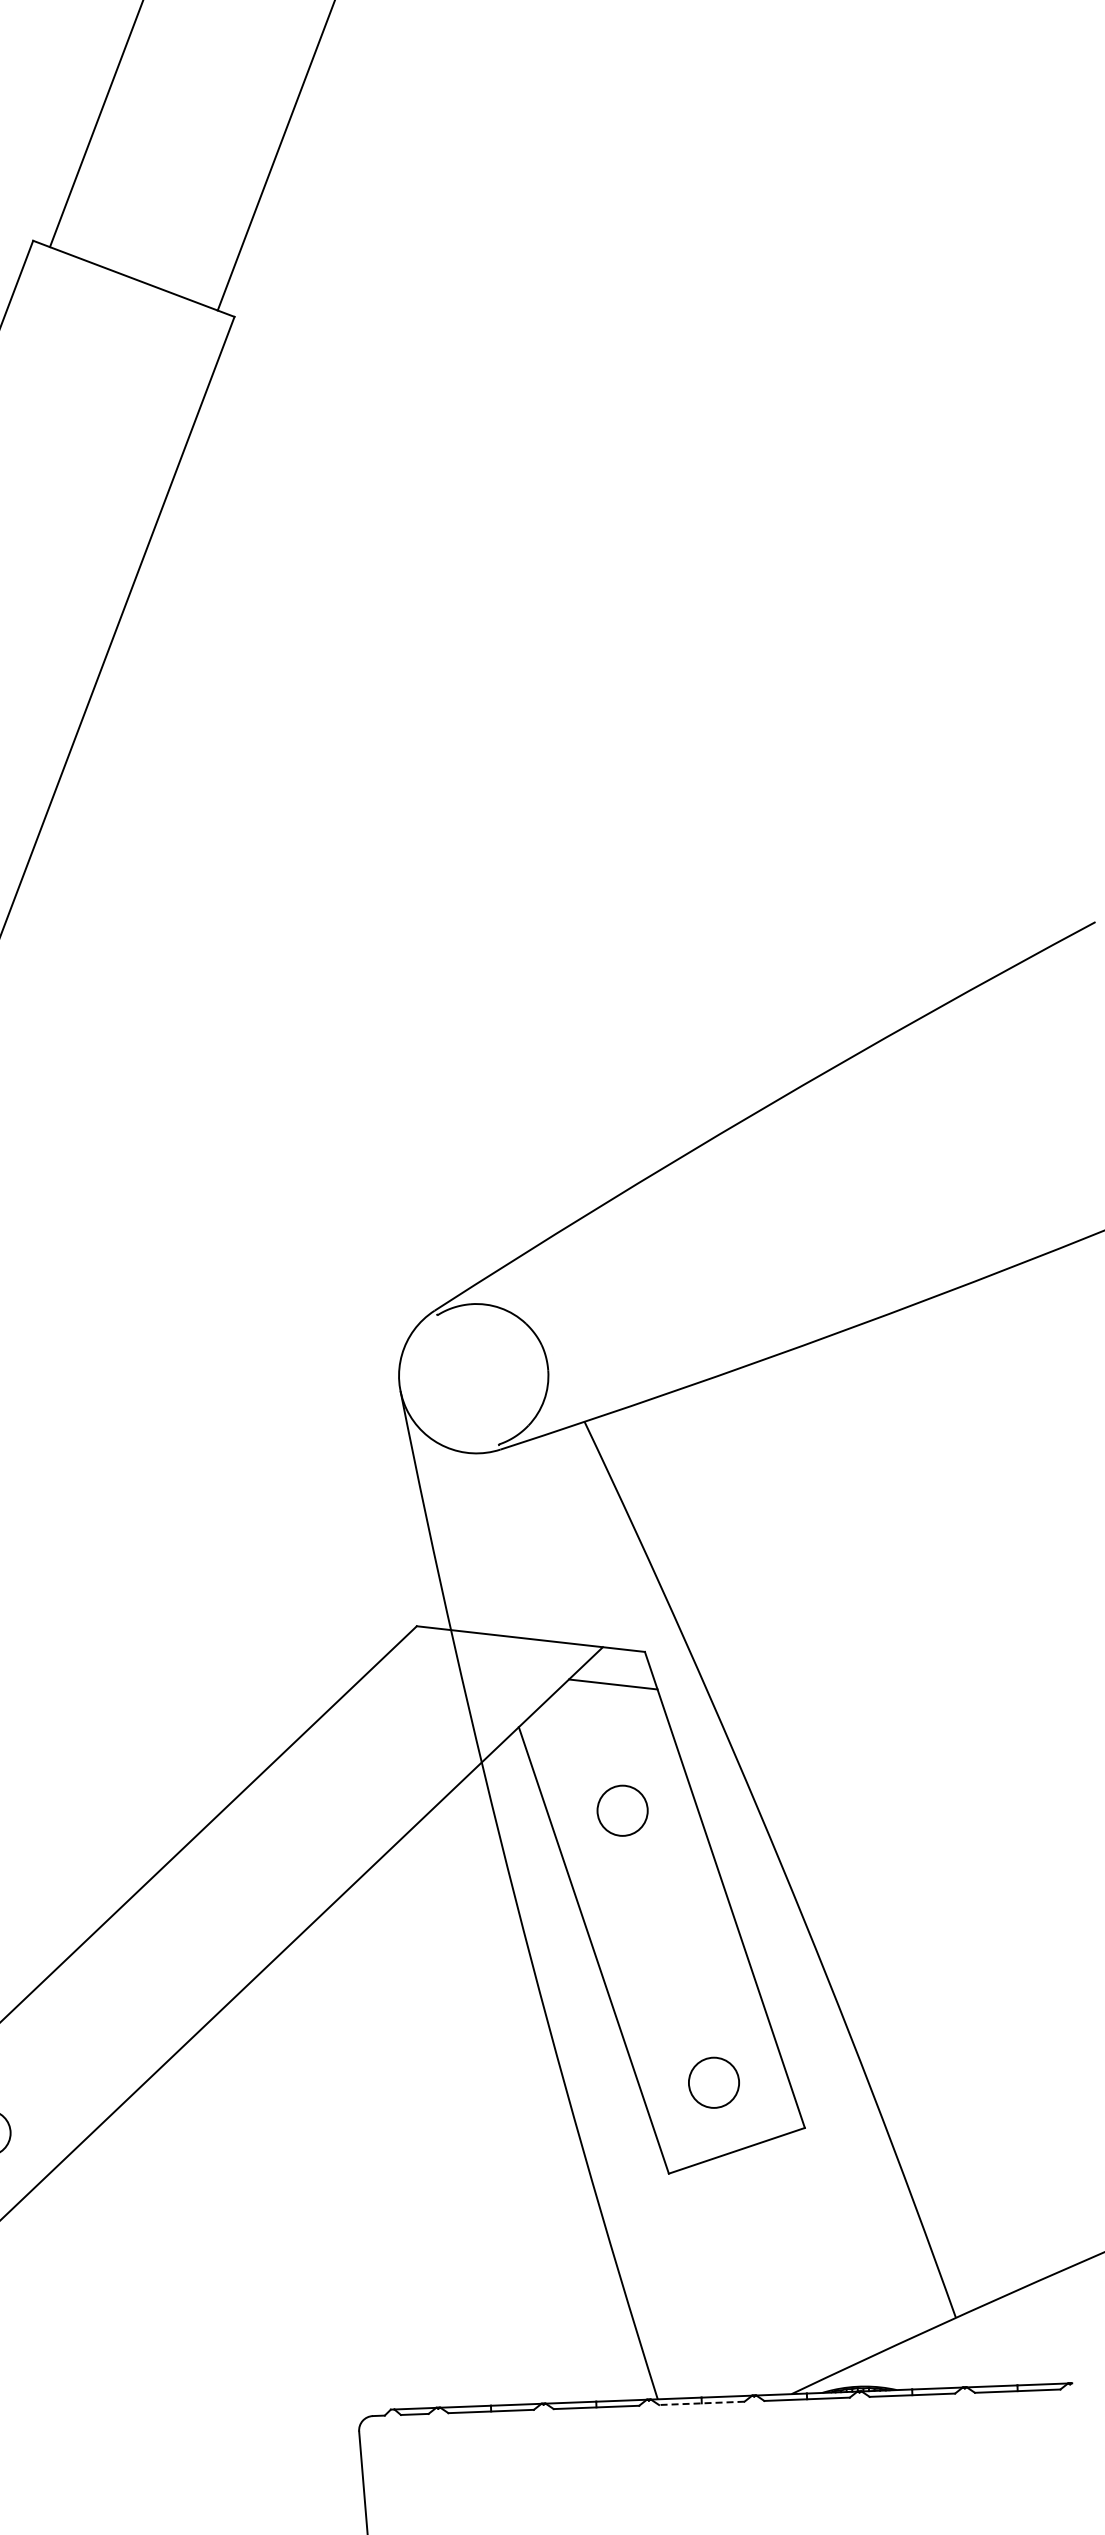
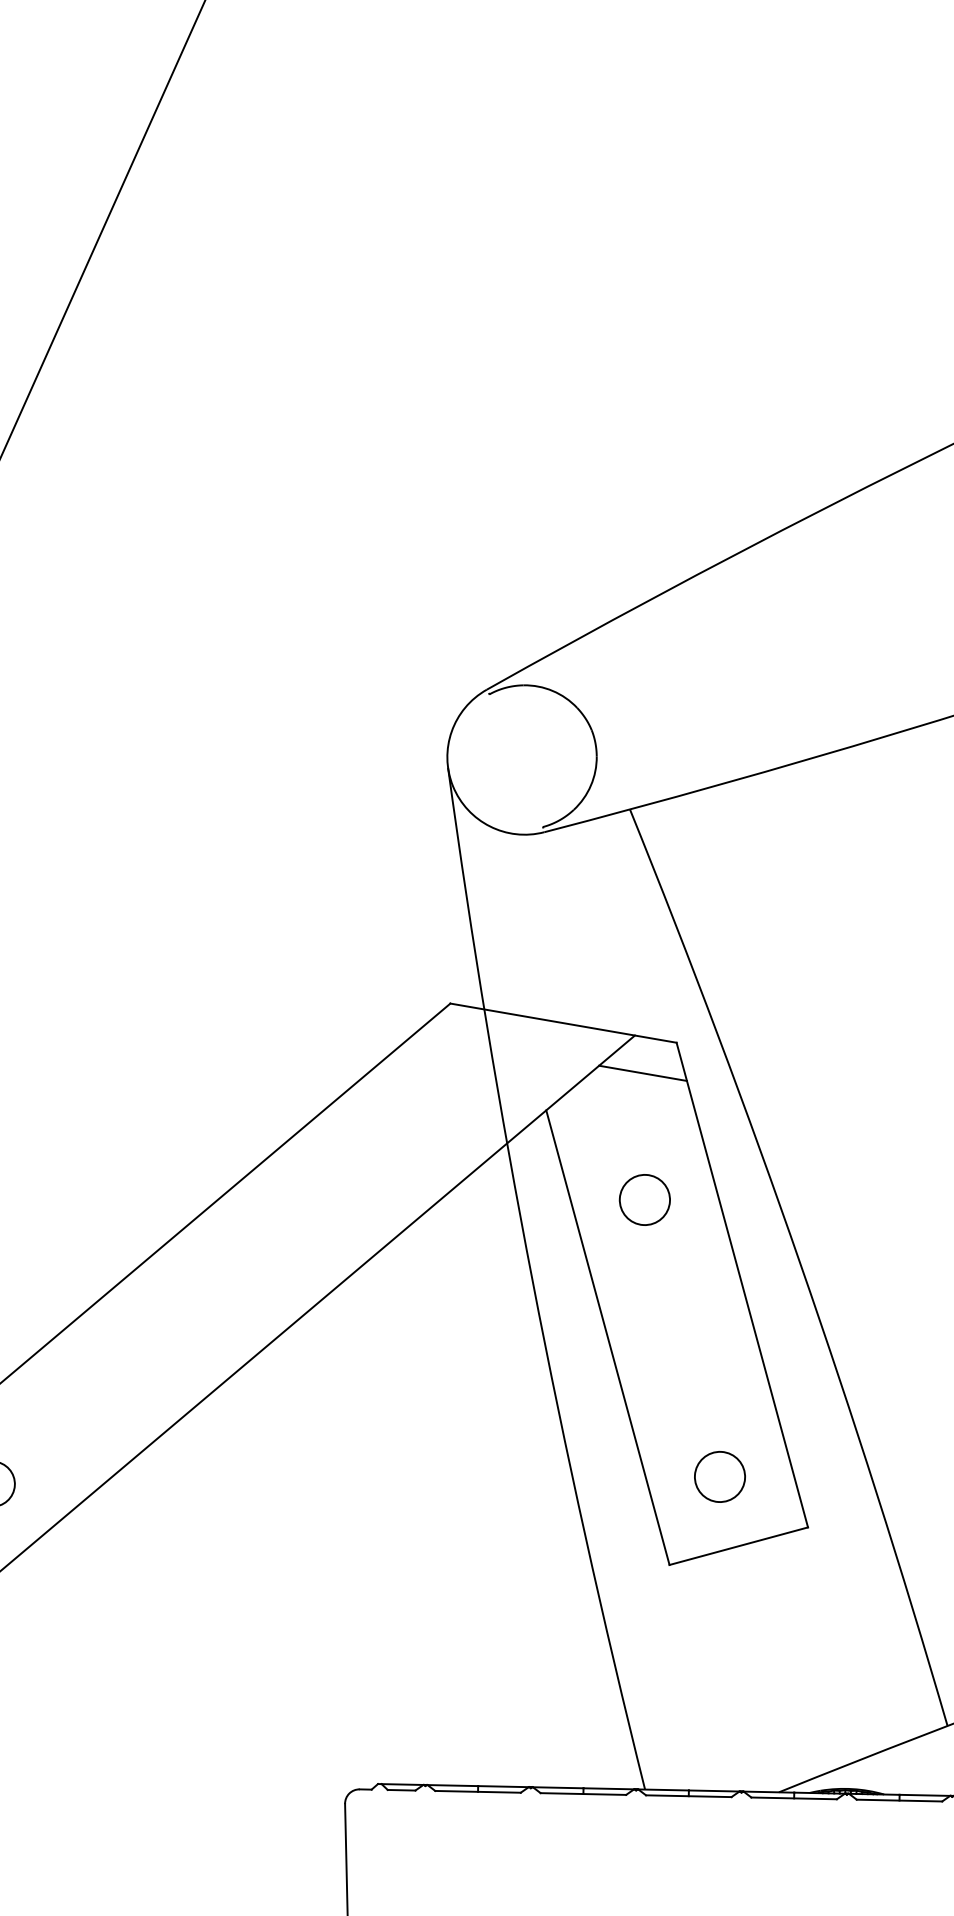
line: (701, 2403) -> (688, 1796), dashed -> solid

